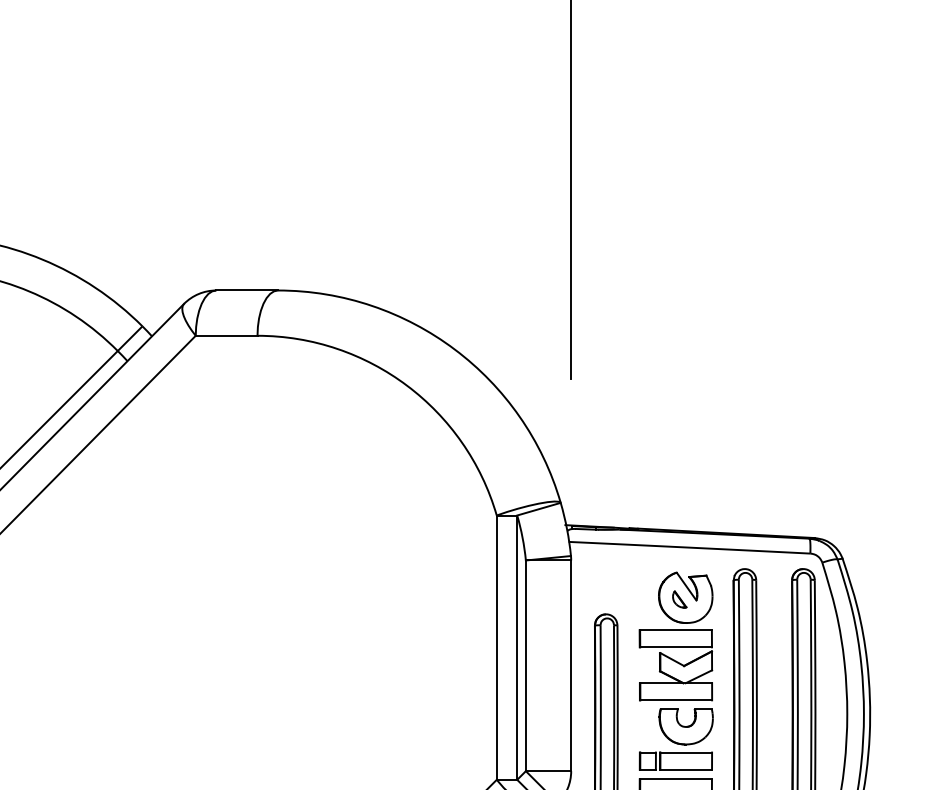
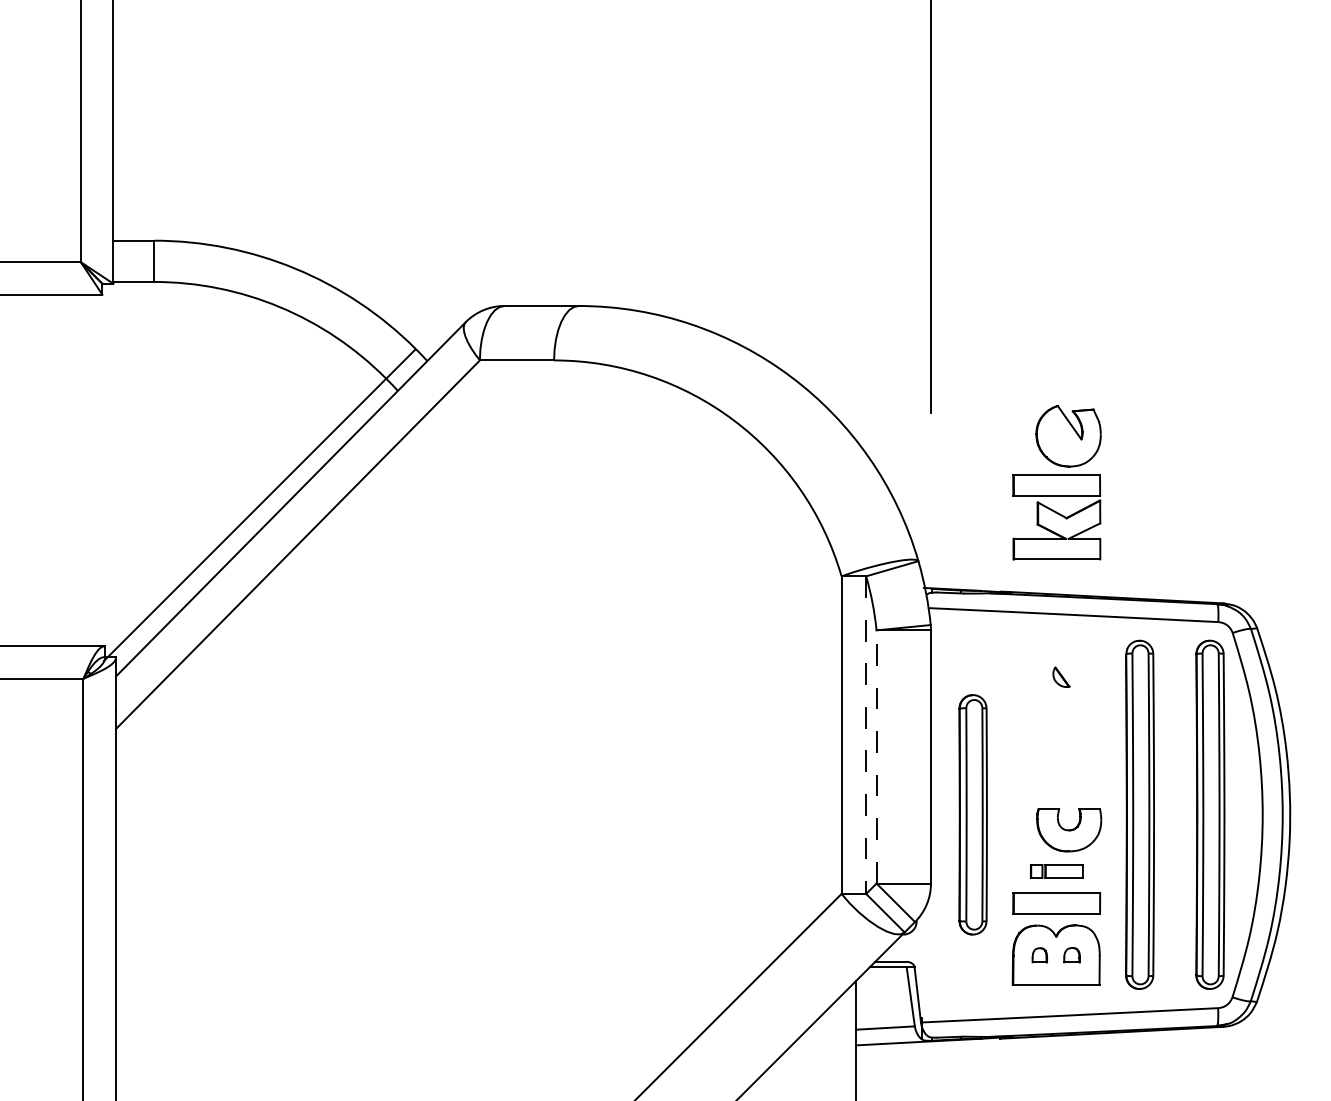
part: (675, 636) -> (1056, 482), moved
line: (517, 647) -> (866, 735), solid -> dashed
line: (525, 665) -> (876, 756), solid -> dashed
part: (675, 761) -> (1056, 871), size x0.6

